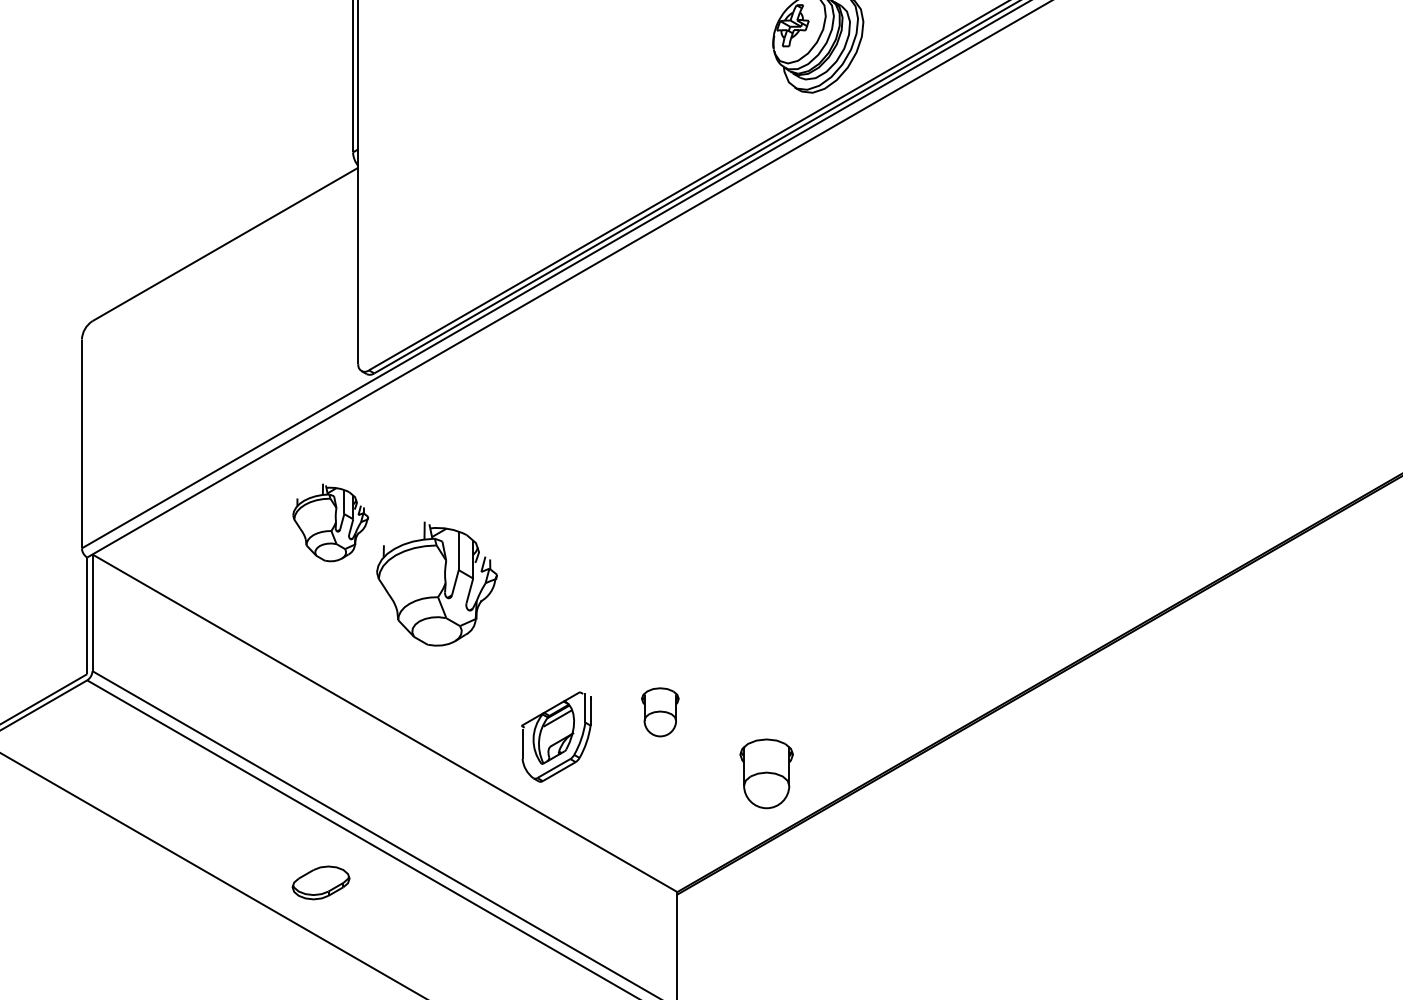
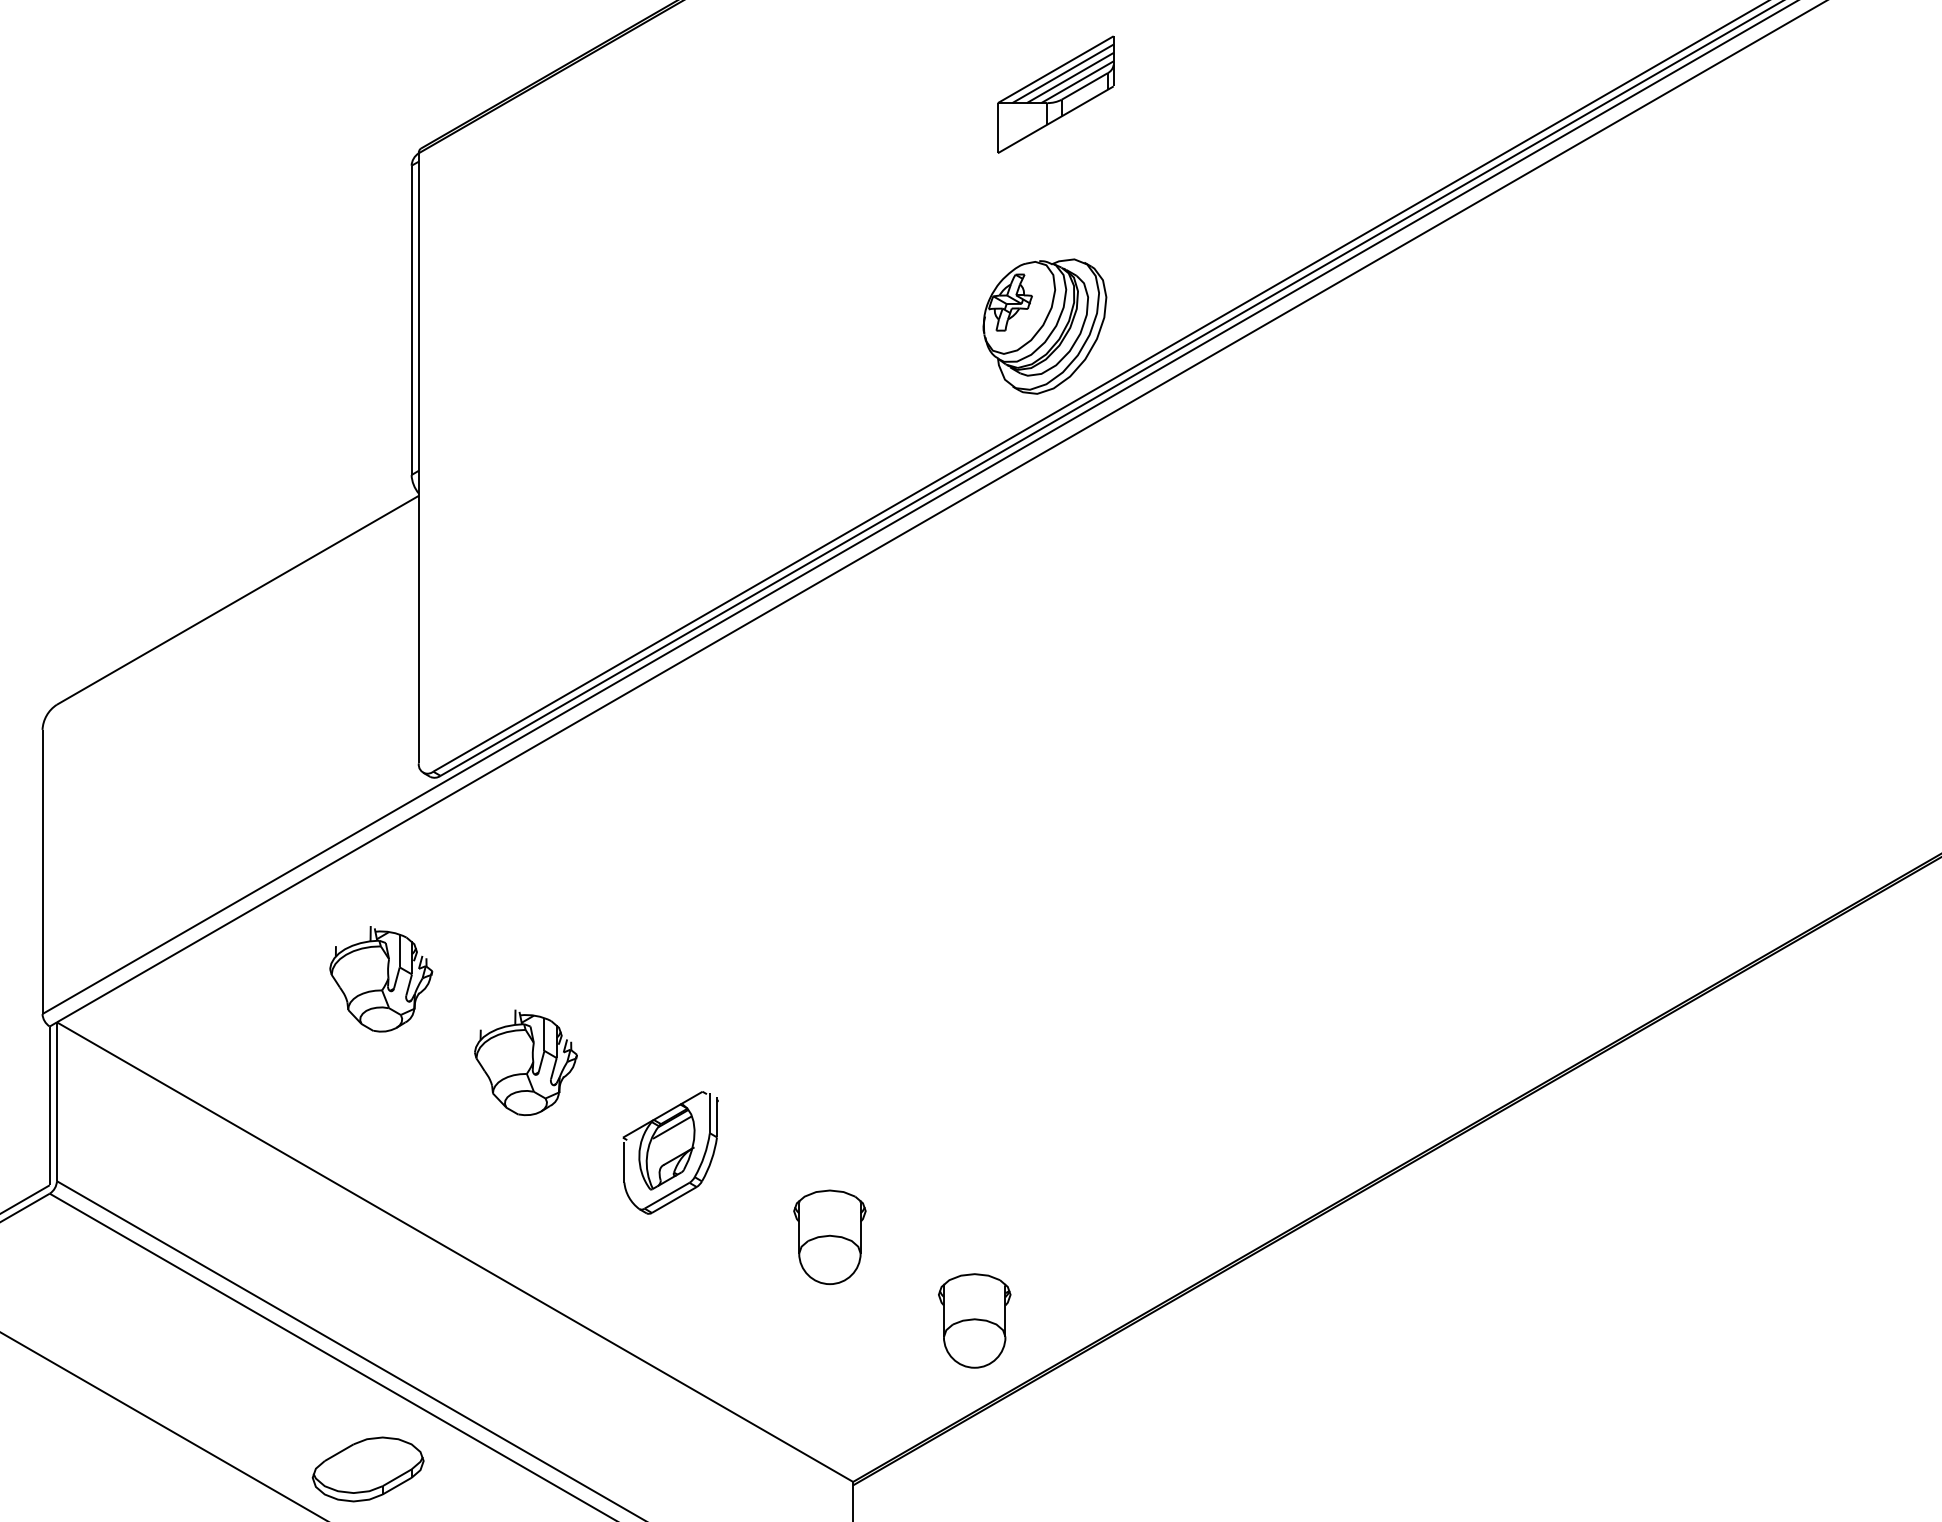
part: (436, 583) -> (525, 1062), size x0.62
part: (660, 711) -> (829, 1236), size x1.43
part: (556, 736) -> (670, 1152), moved
part: (320, 882) -> (367, 1469), size x1.43

